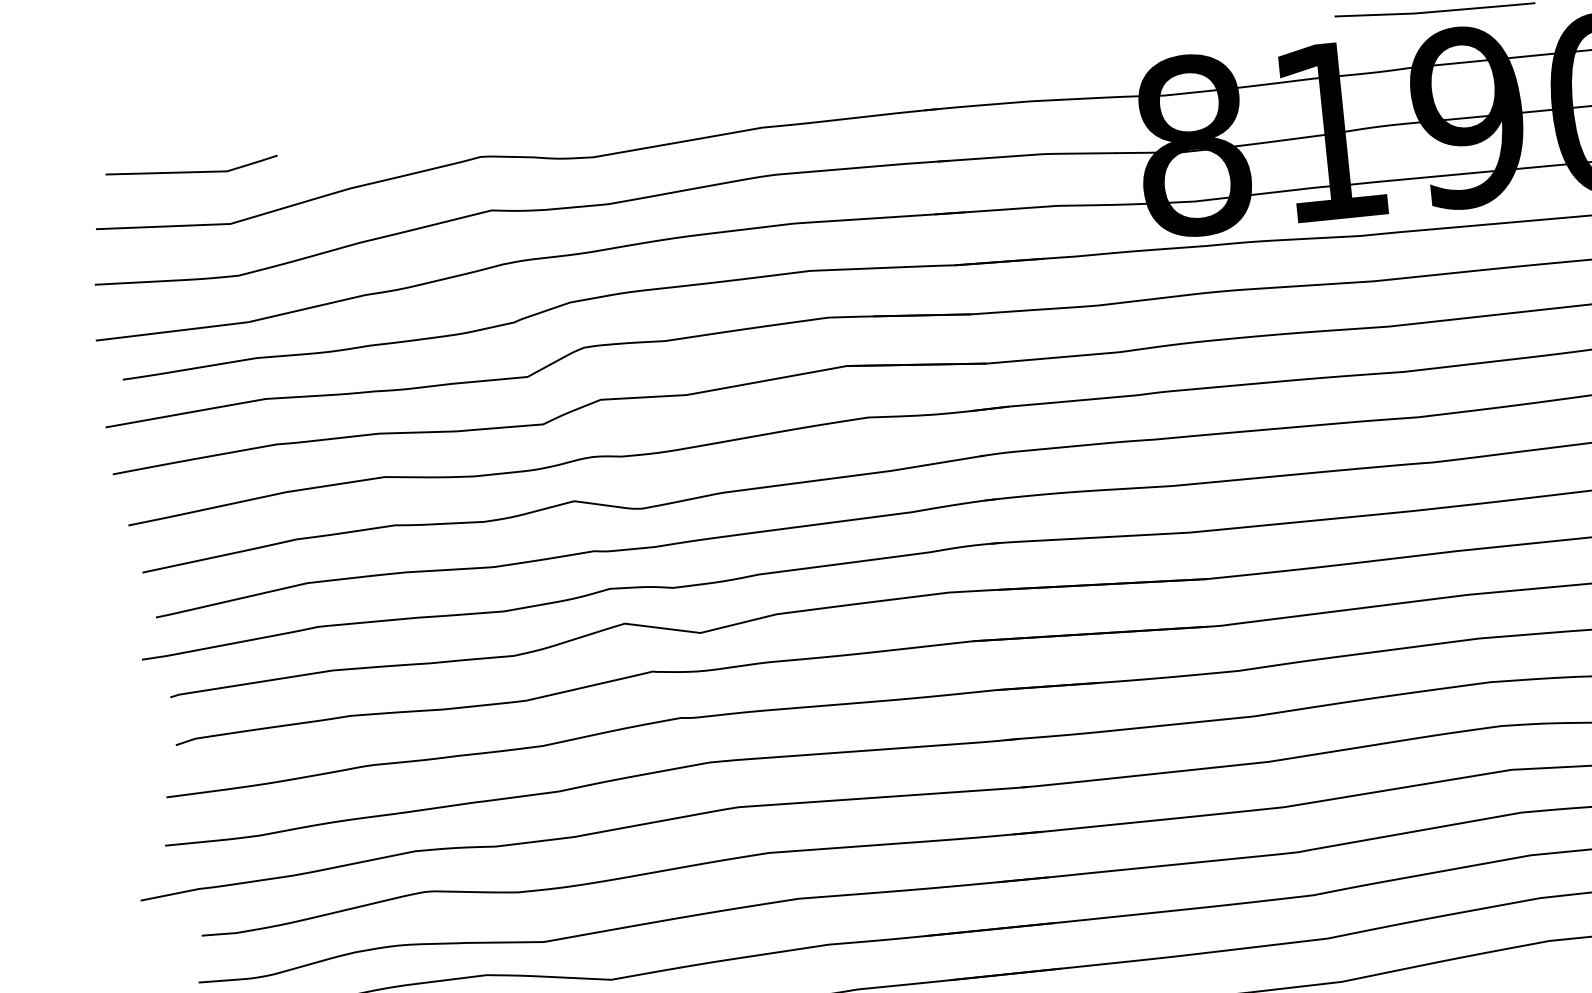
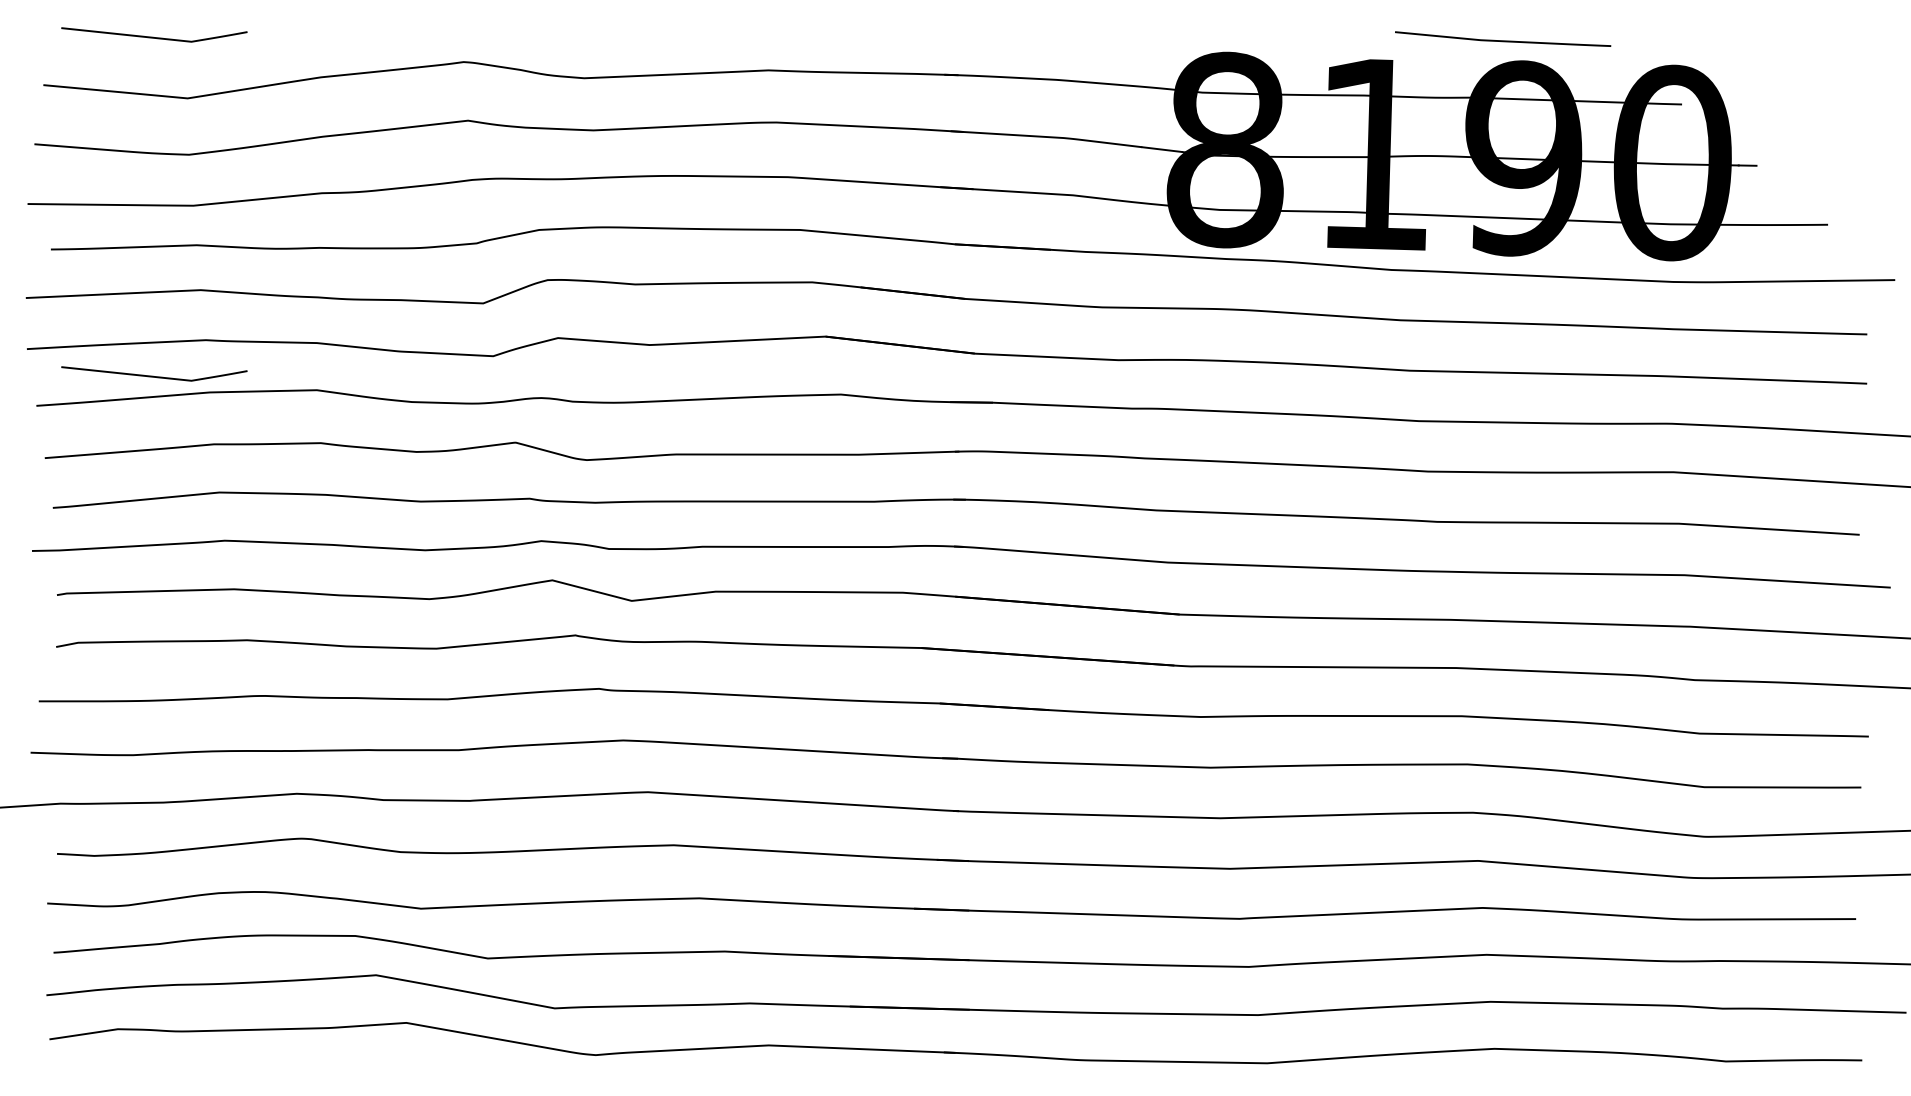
curve: (232, 483) -> (153, 375), added

